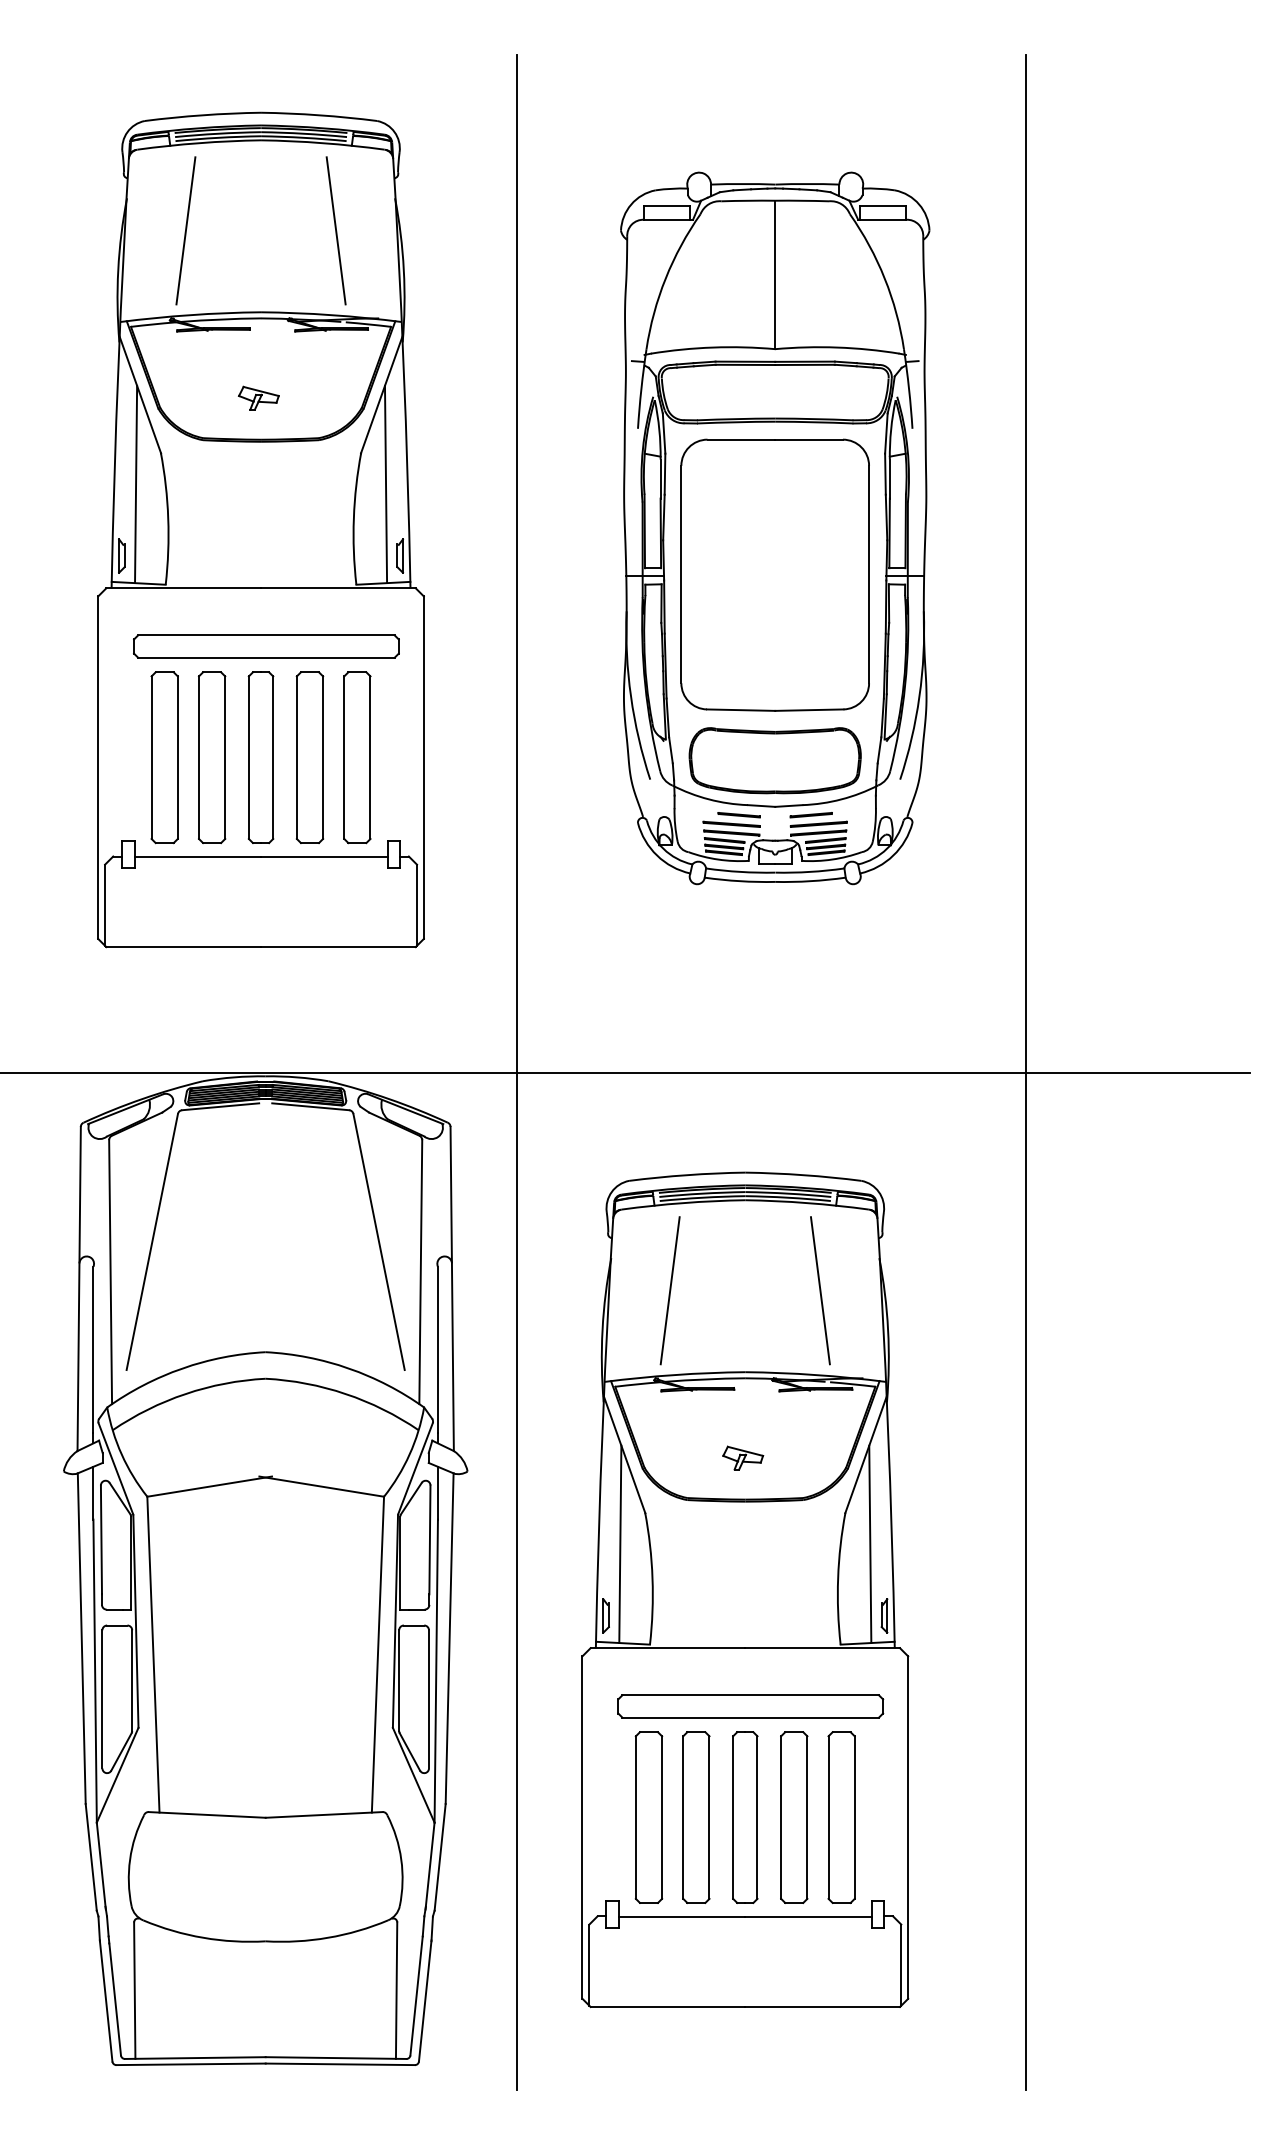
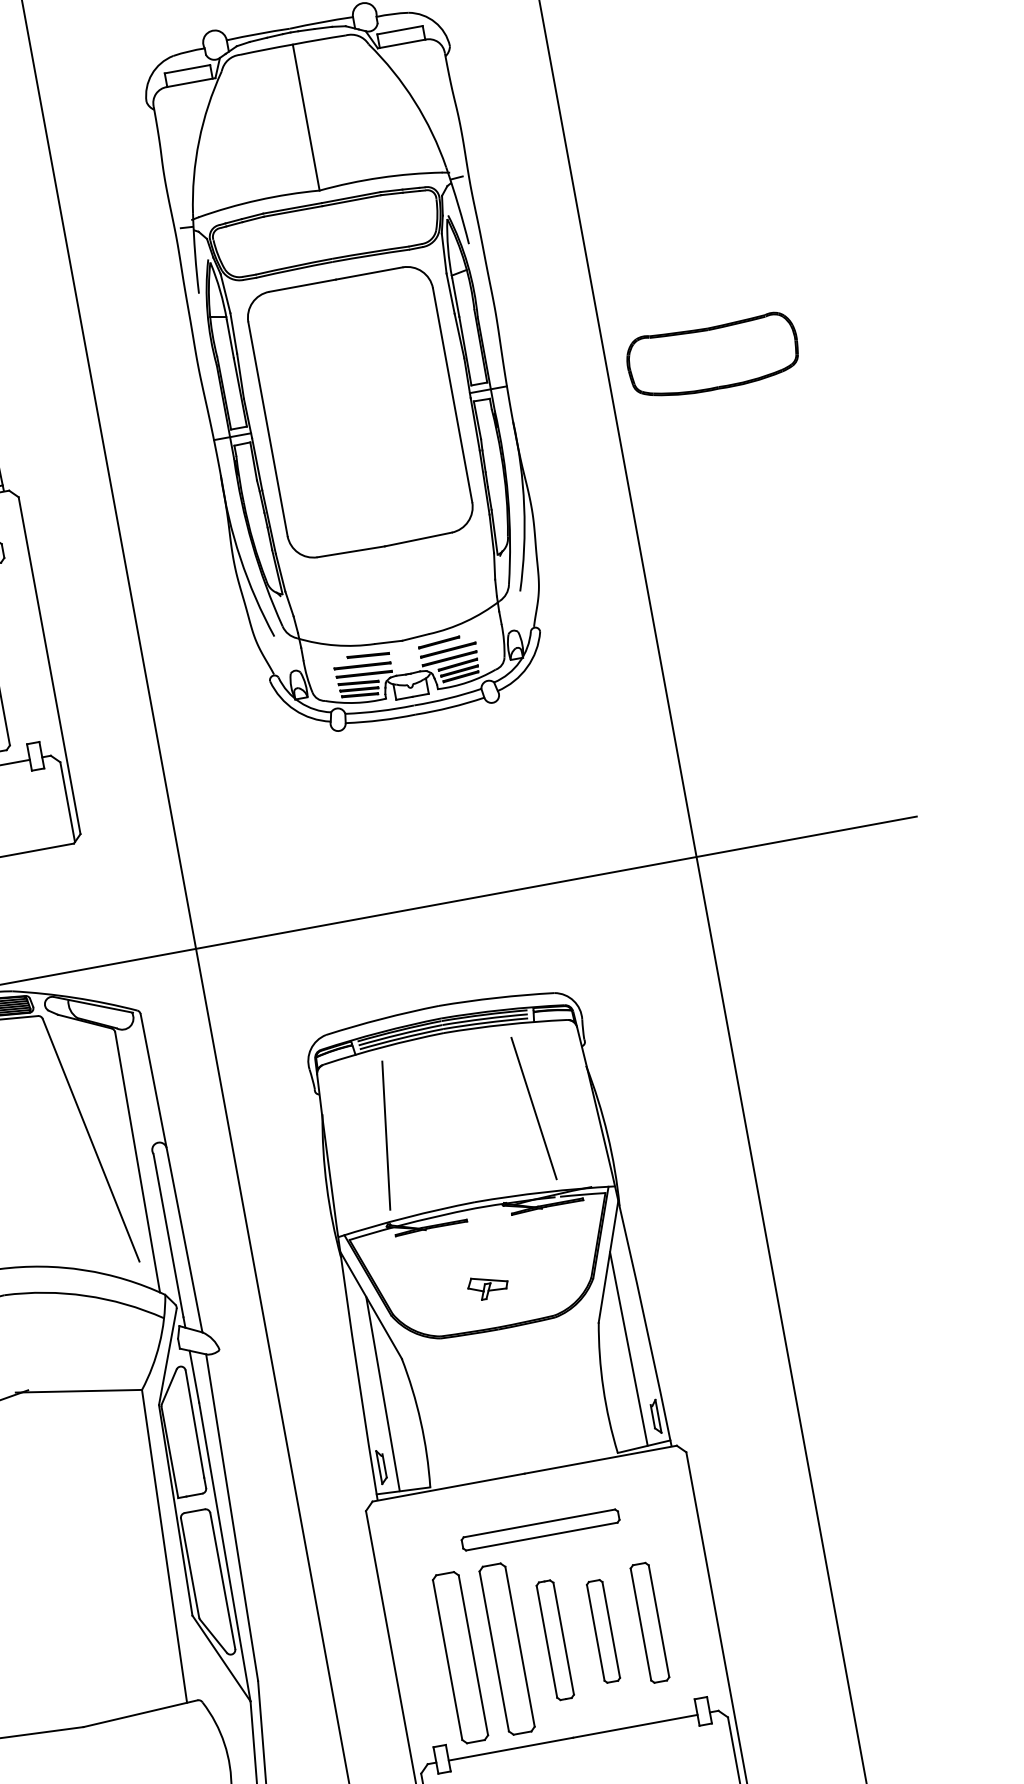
part: (774, 760) -> (712, 356), moved
part: (750, 1706) -> (540, 1530), size x0.6
part: (745, 1817) -> (555, 1640), size x0.7
part: (794, 1817) -> (603, 1631), size x0.6
part: (841, 1817) -> (649, 1622), size x0.7

